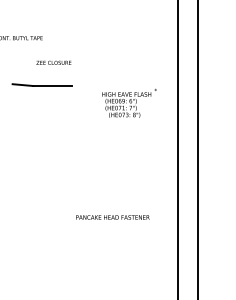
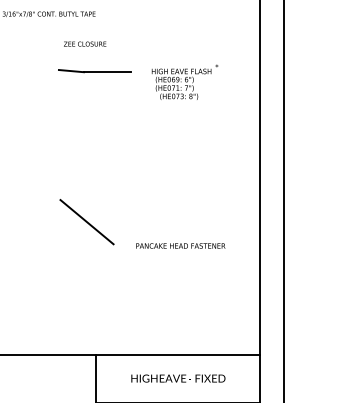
text: (54, 62) -> (85, 43), moved
text: (129, 102) -> (184, 81), moved
line: (35, 209) -> (86, 222), added
text: (112, 217) -> (180, 245), moved

